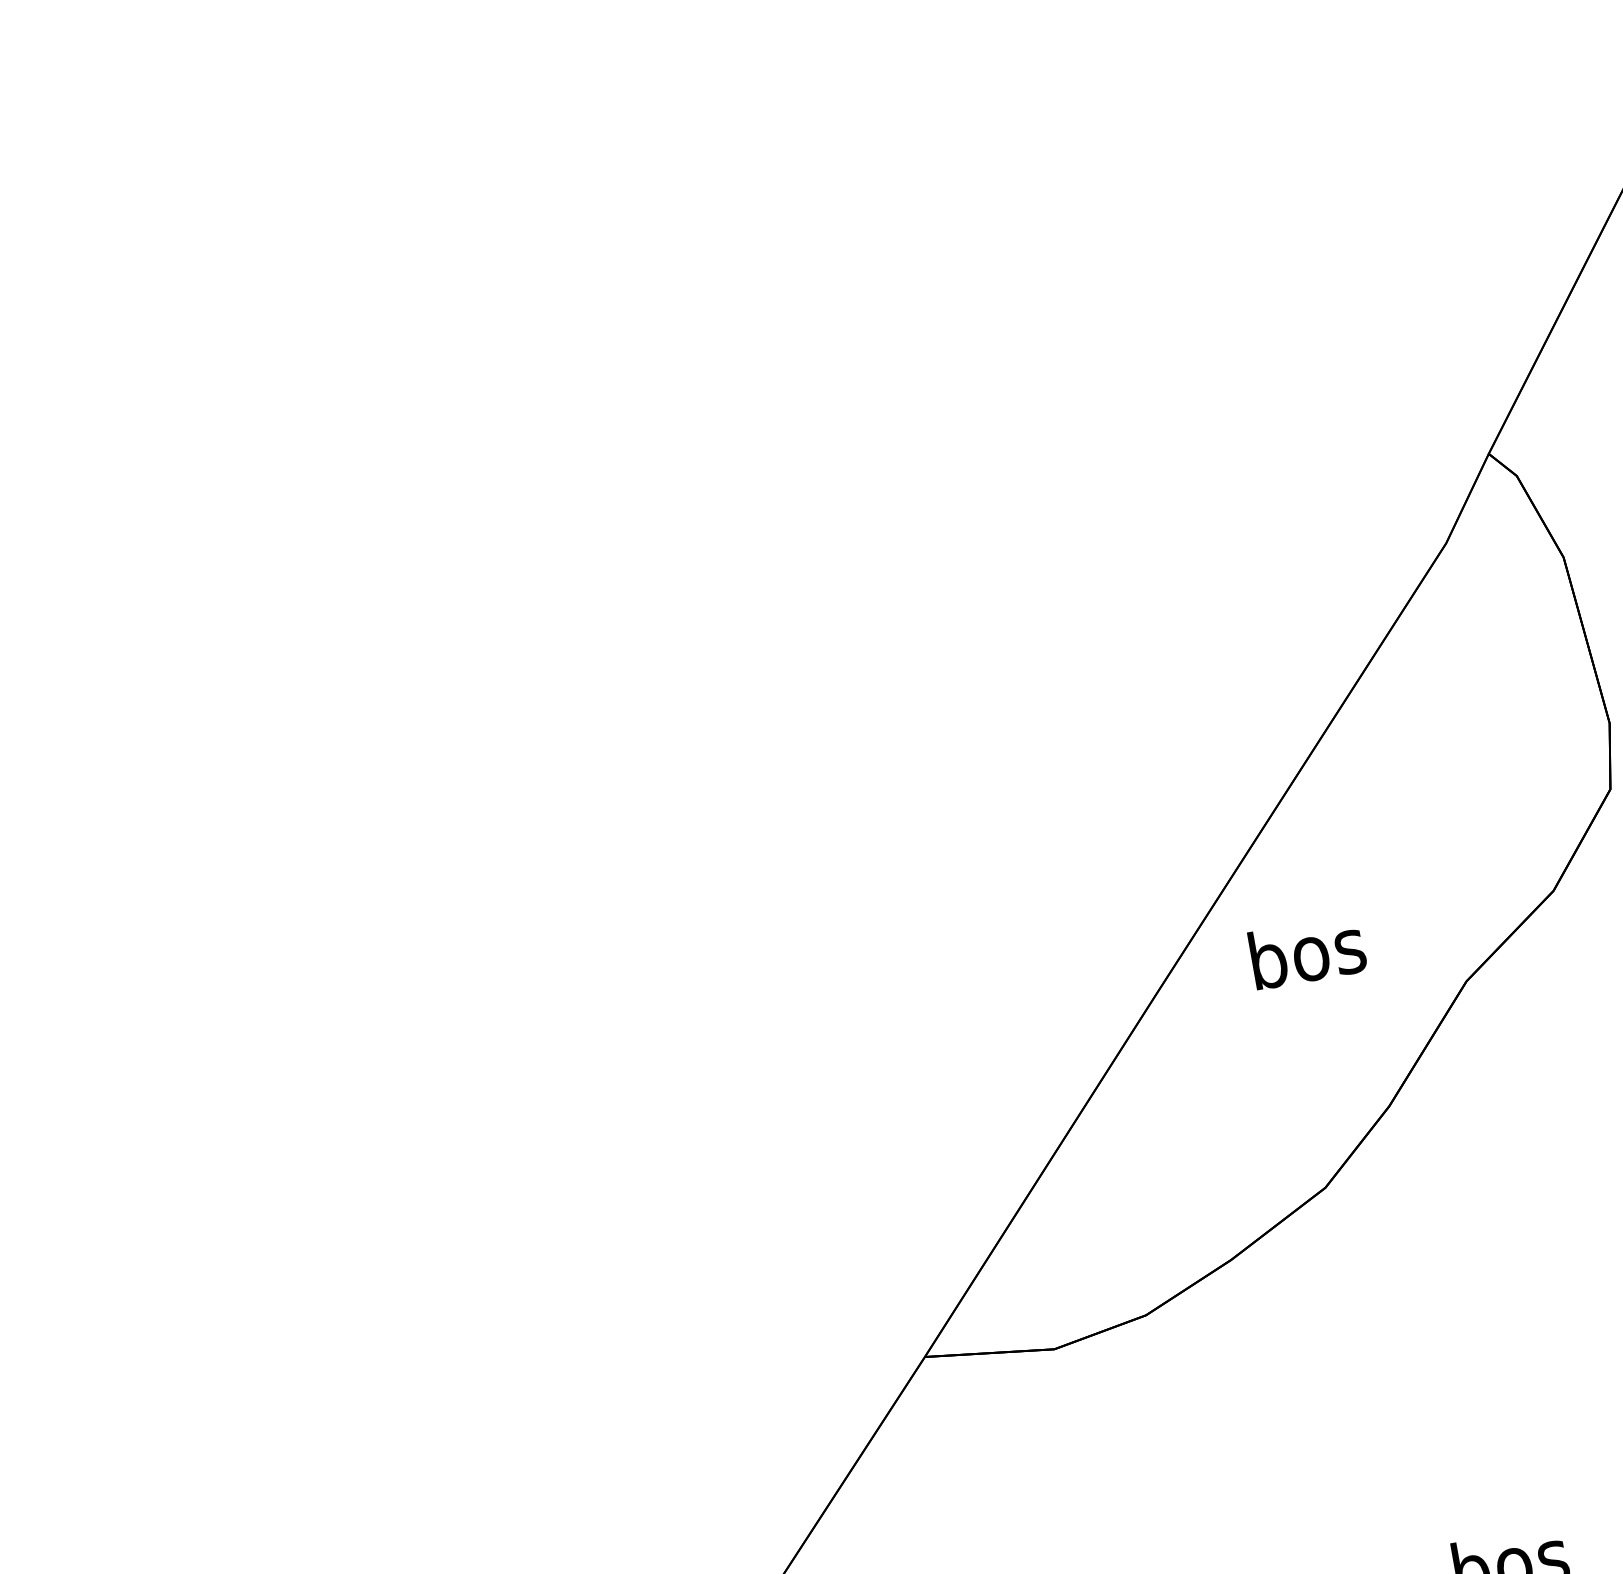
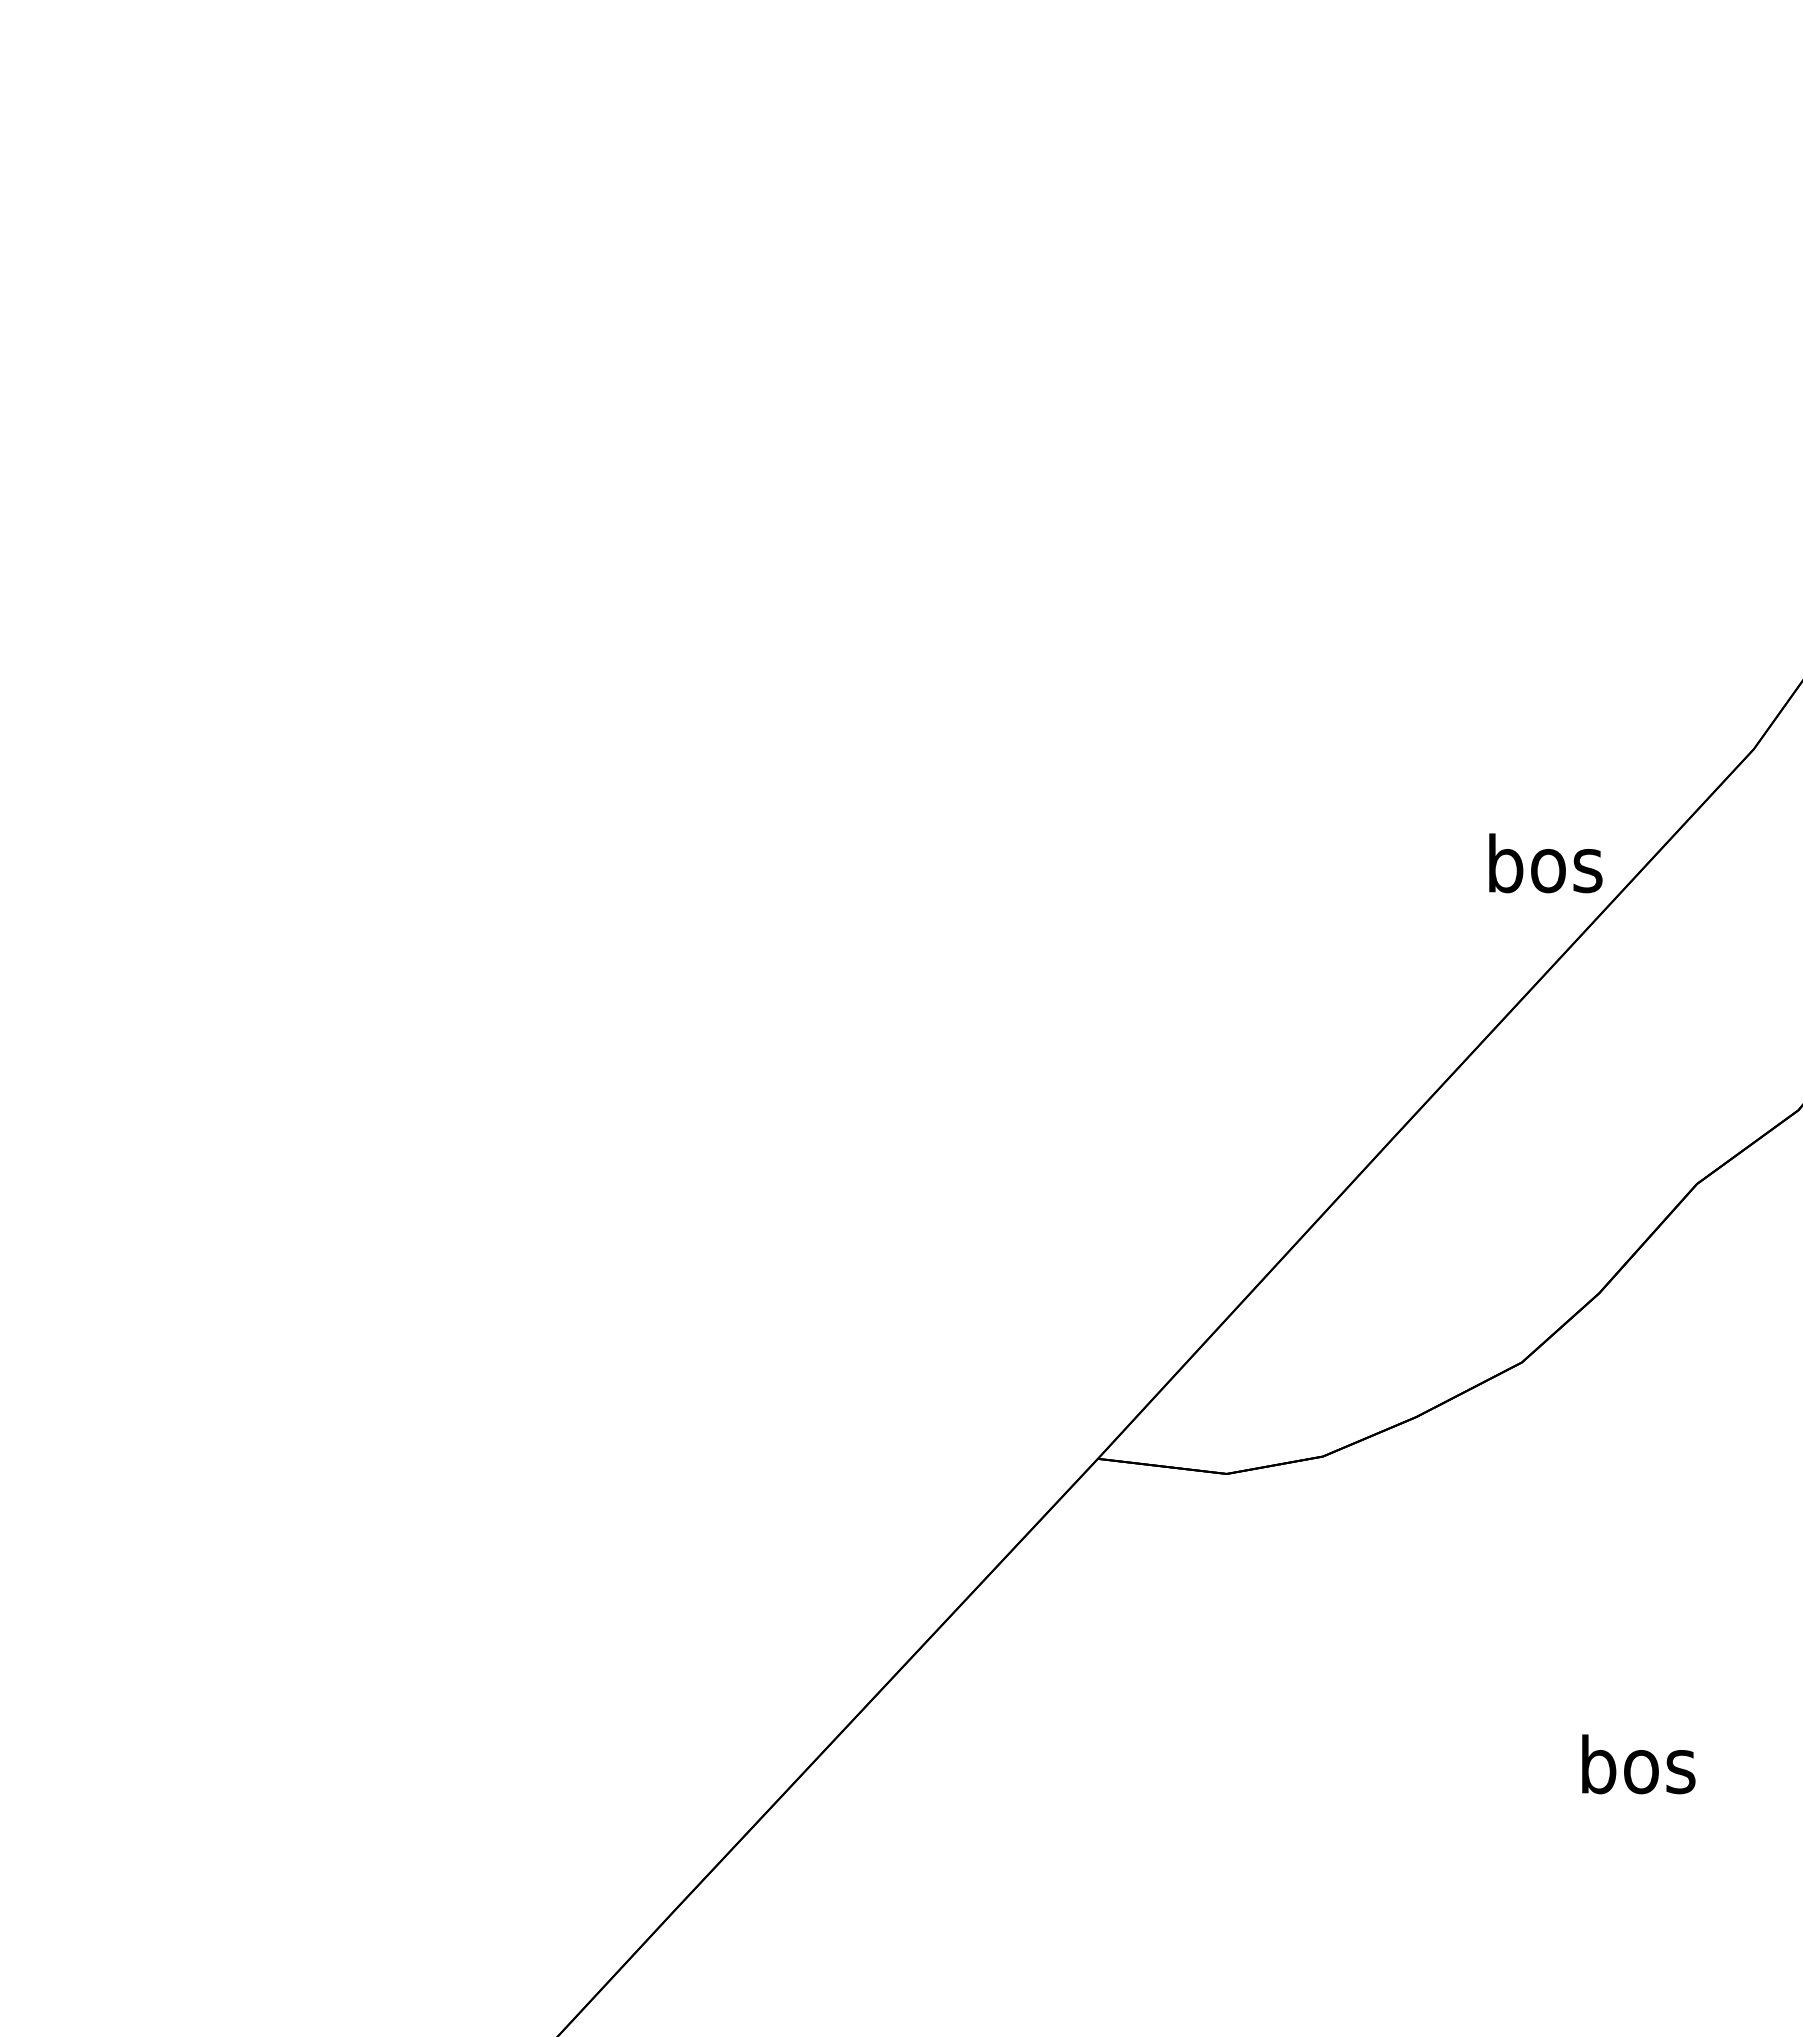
text: (1307, 952) -> (1545, 863), moved

